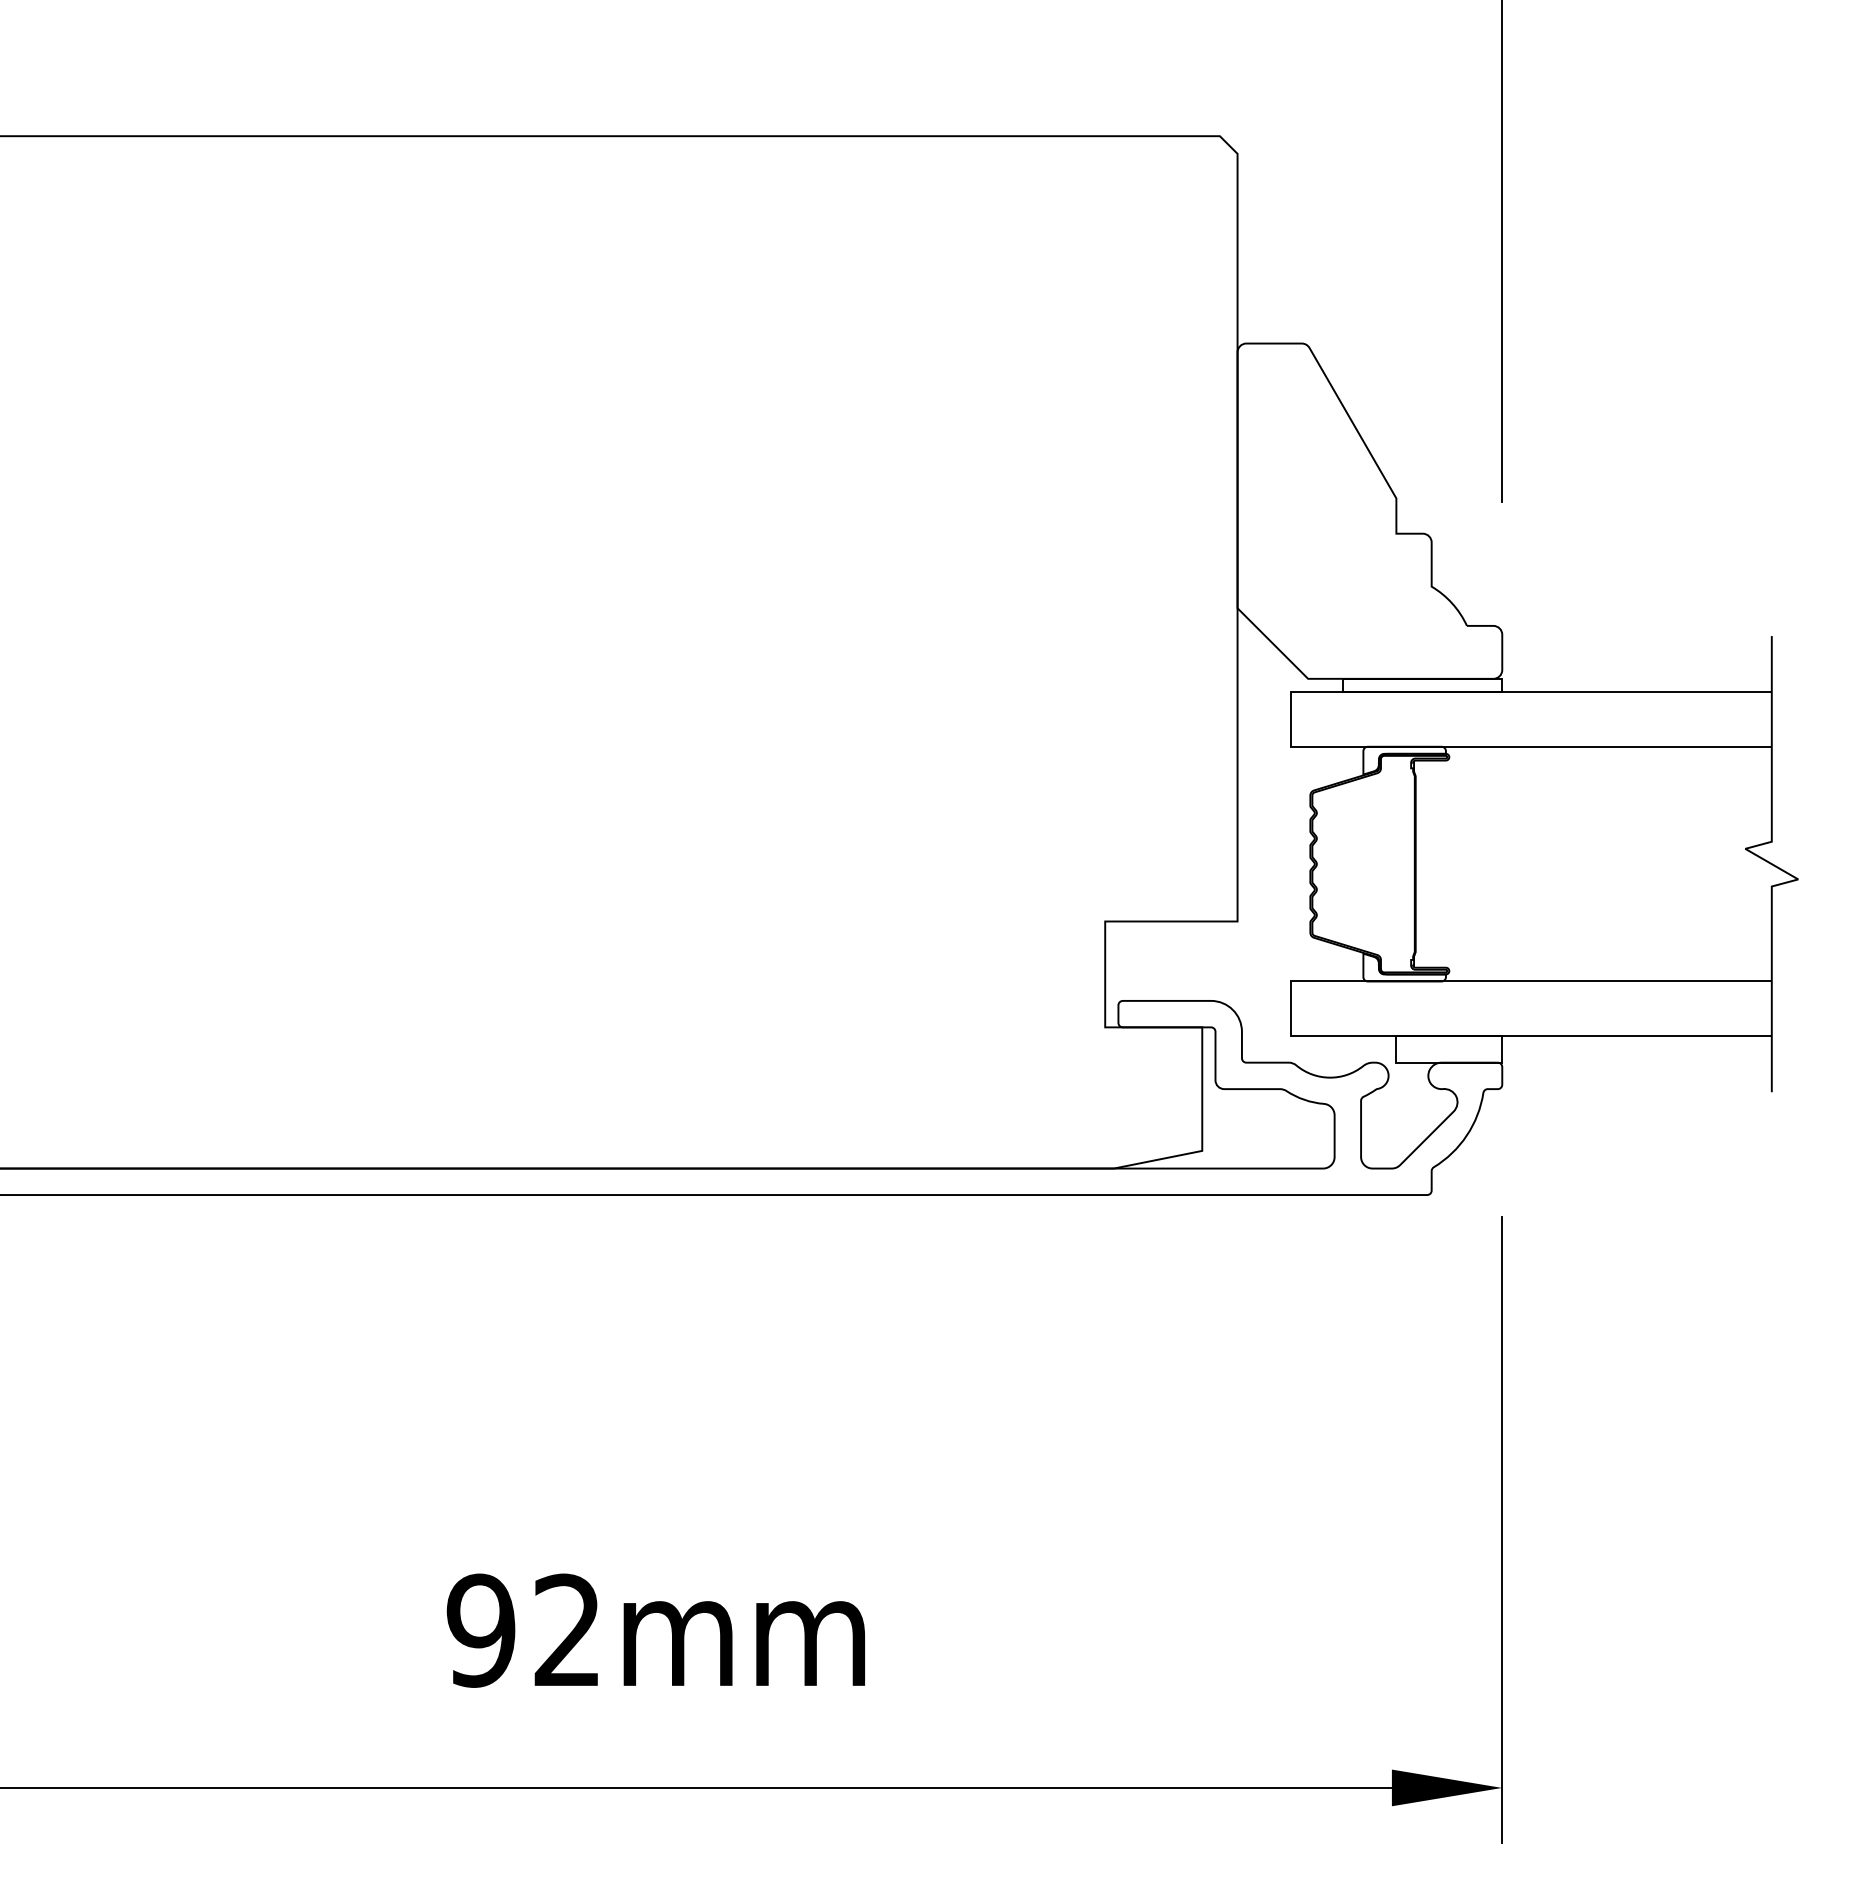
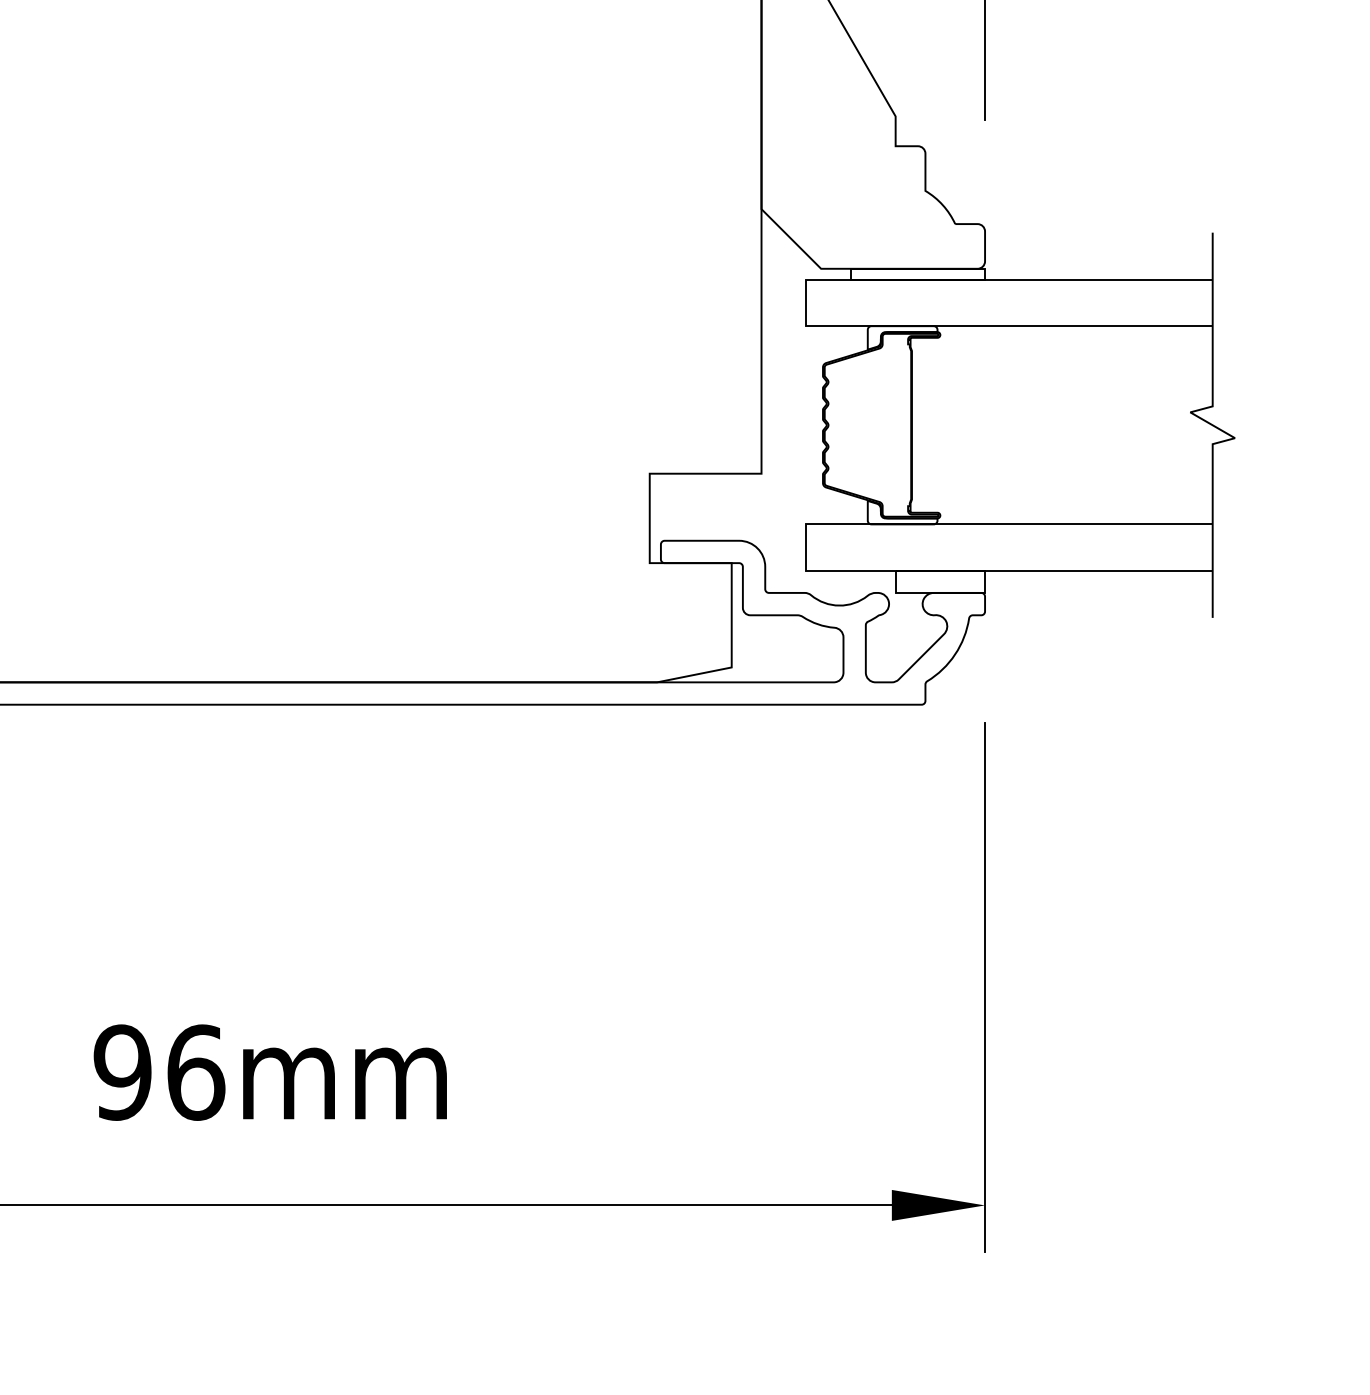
text: (568, 1630) -> (196, 1072), 92mm -> 96mm

